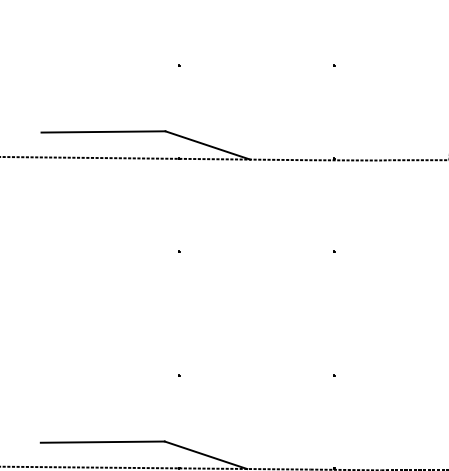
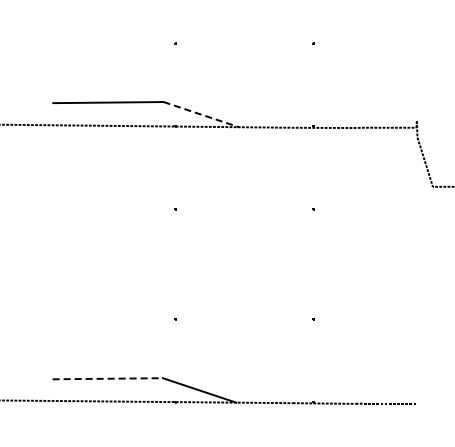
line: (208, 145) -> (201, 114), solid -> dashed
line: (103, 441) -> (108, 378), solid -> dashed

